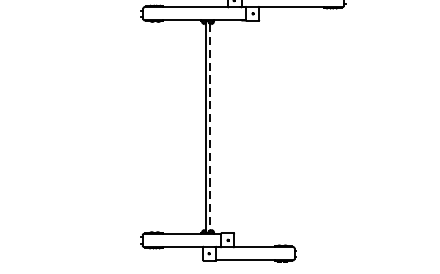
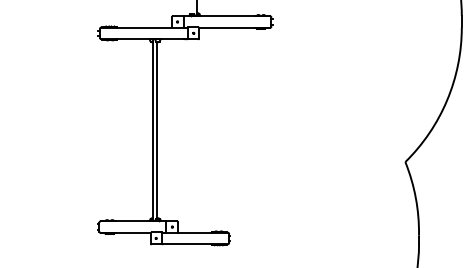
line: (210, 127) -> (157, 130), dashed -> solid

